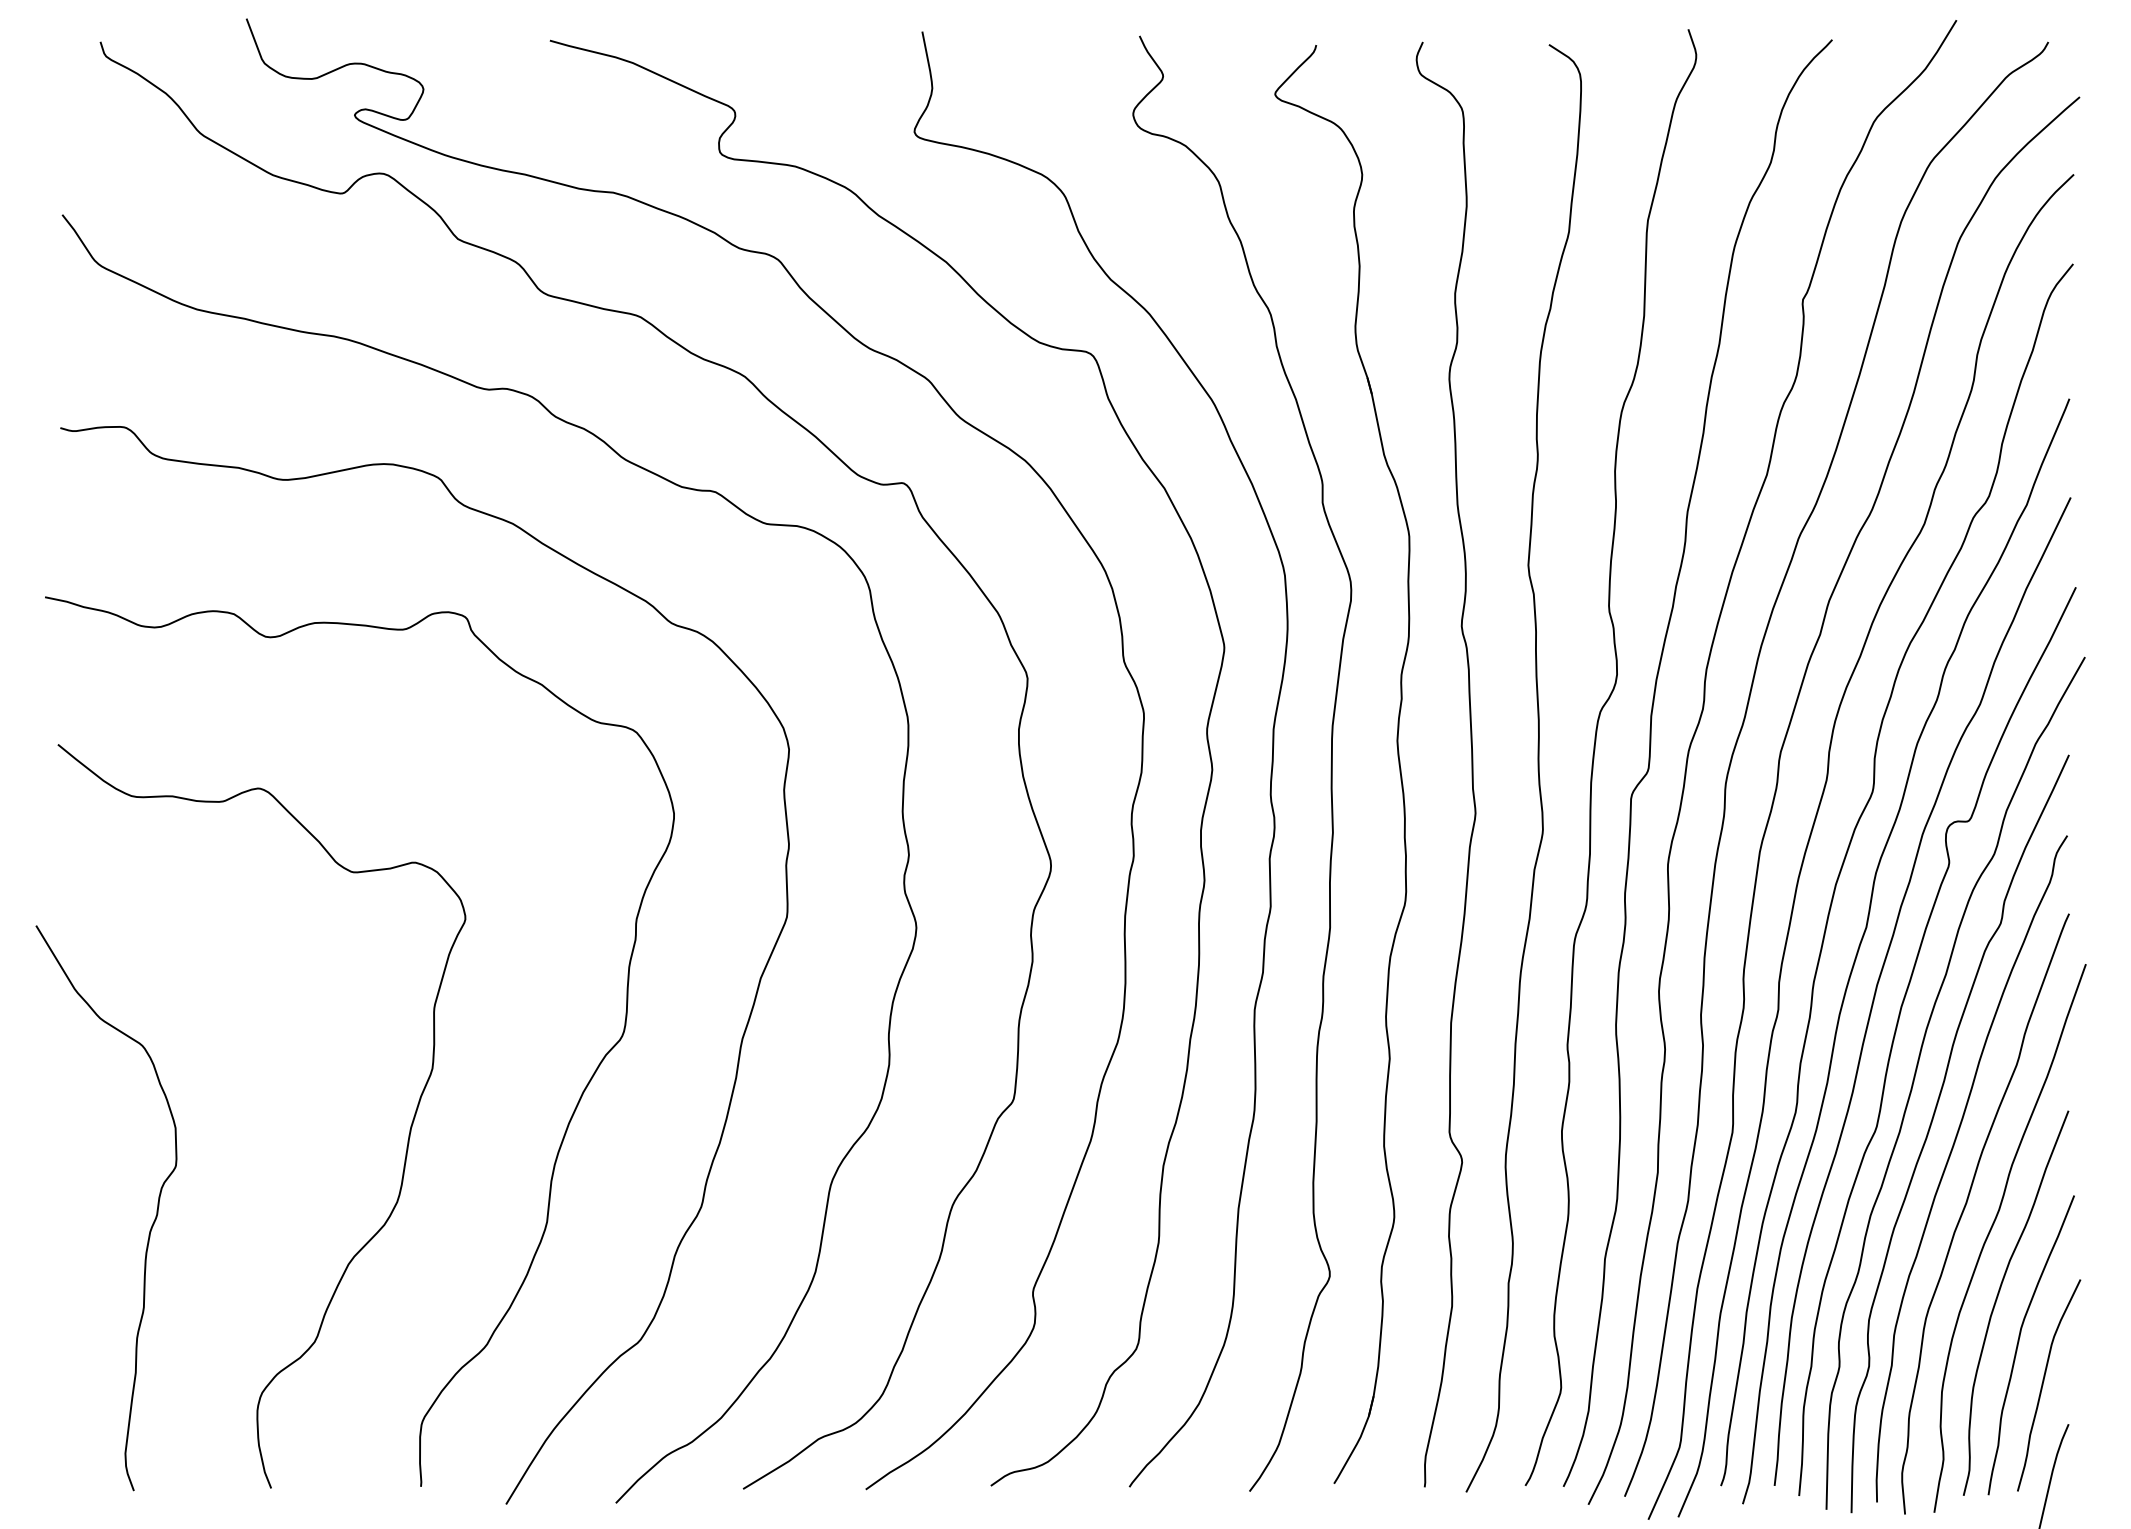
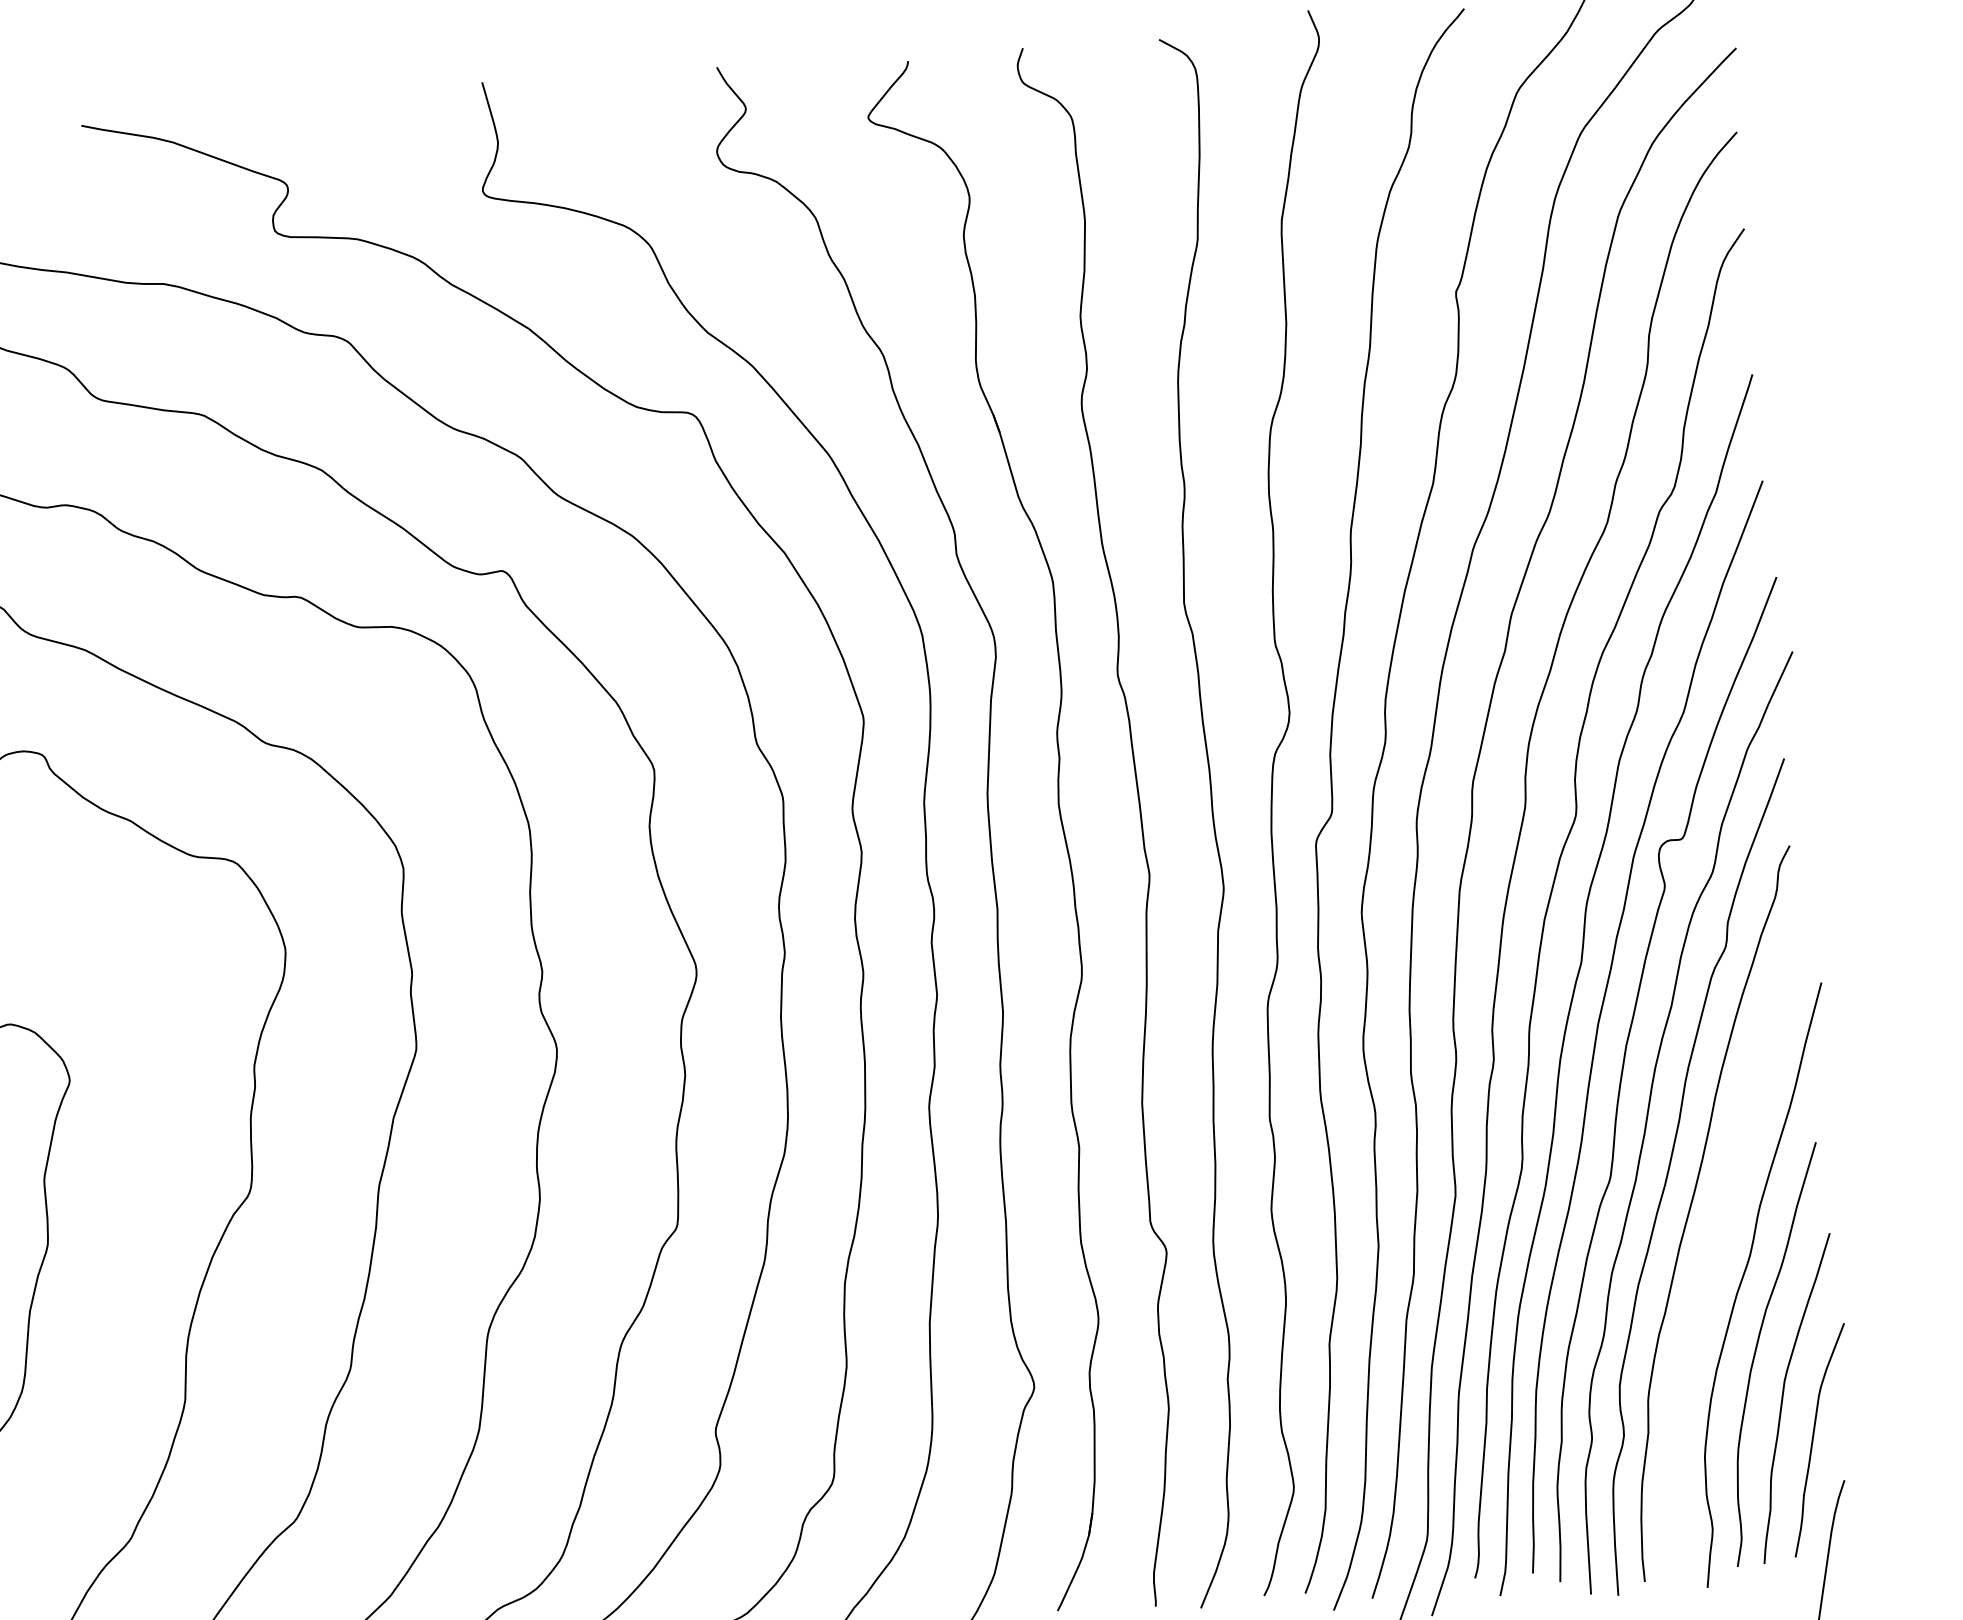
curve: (1967, 1203) -> (1715, 1251), removed

